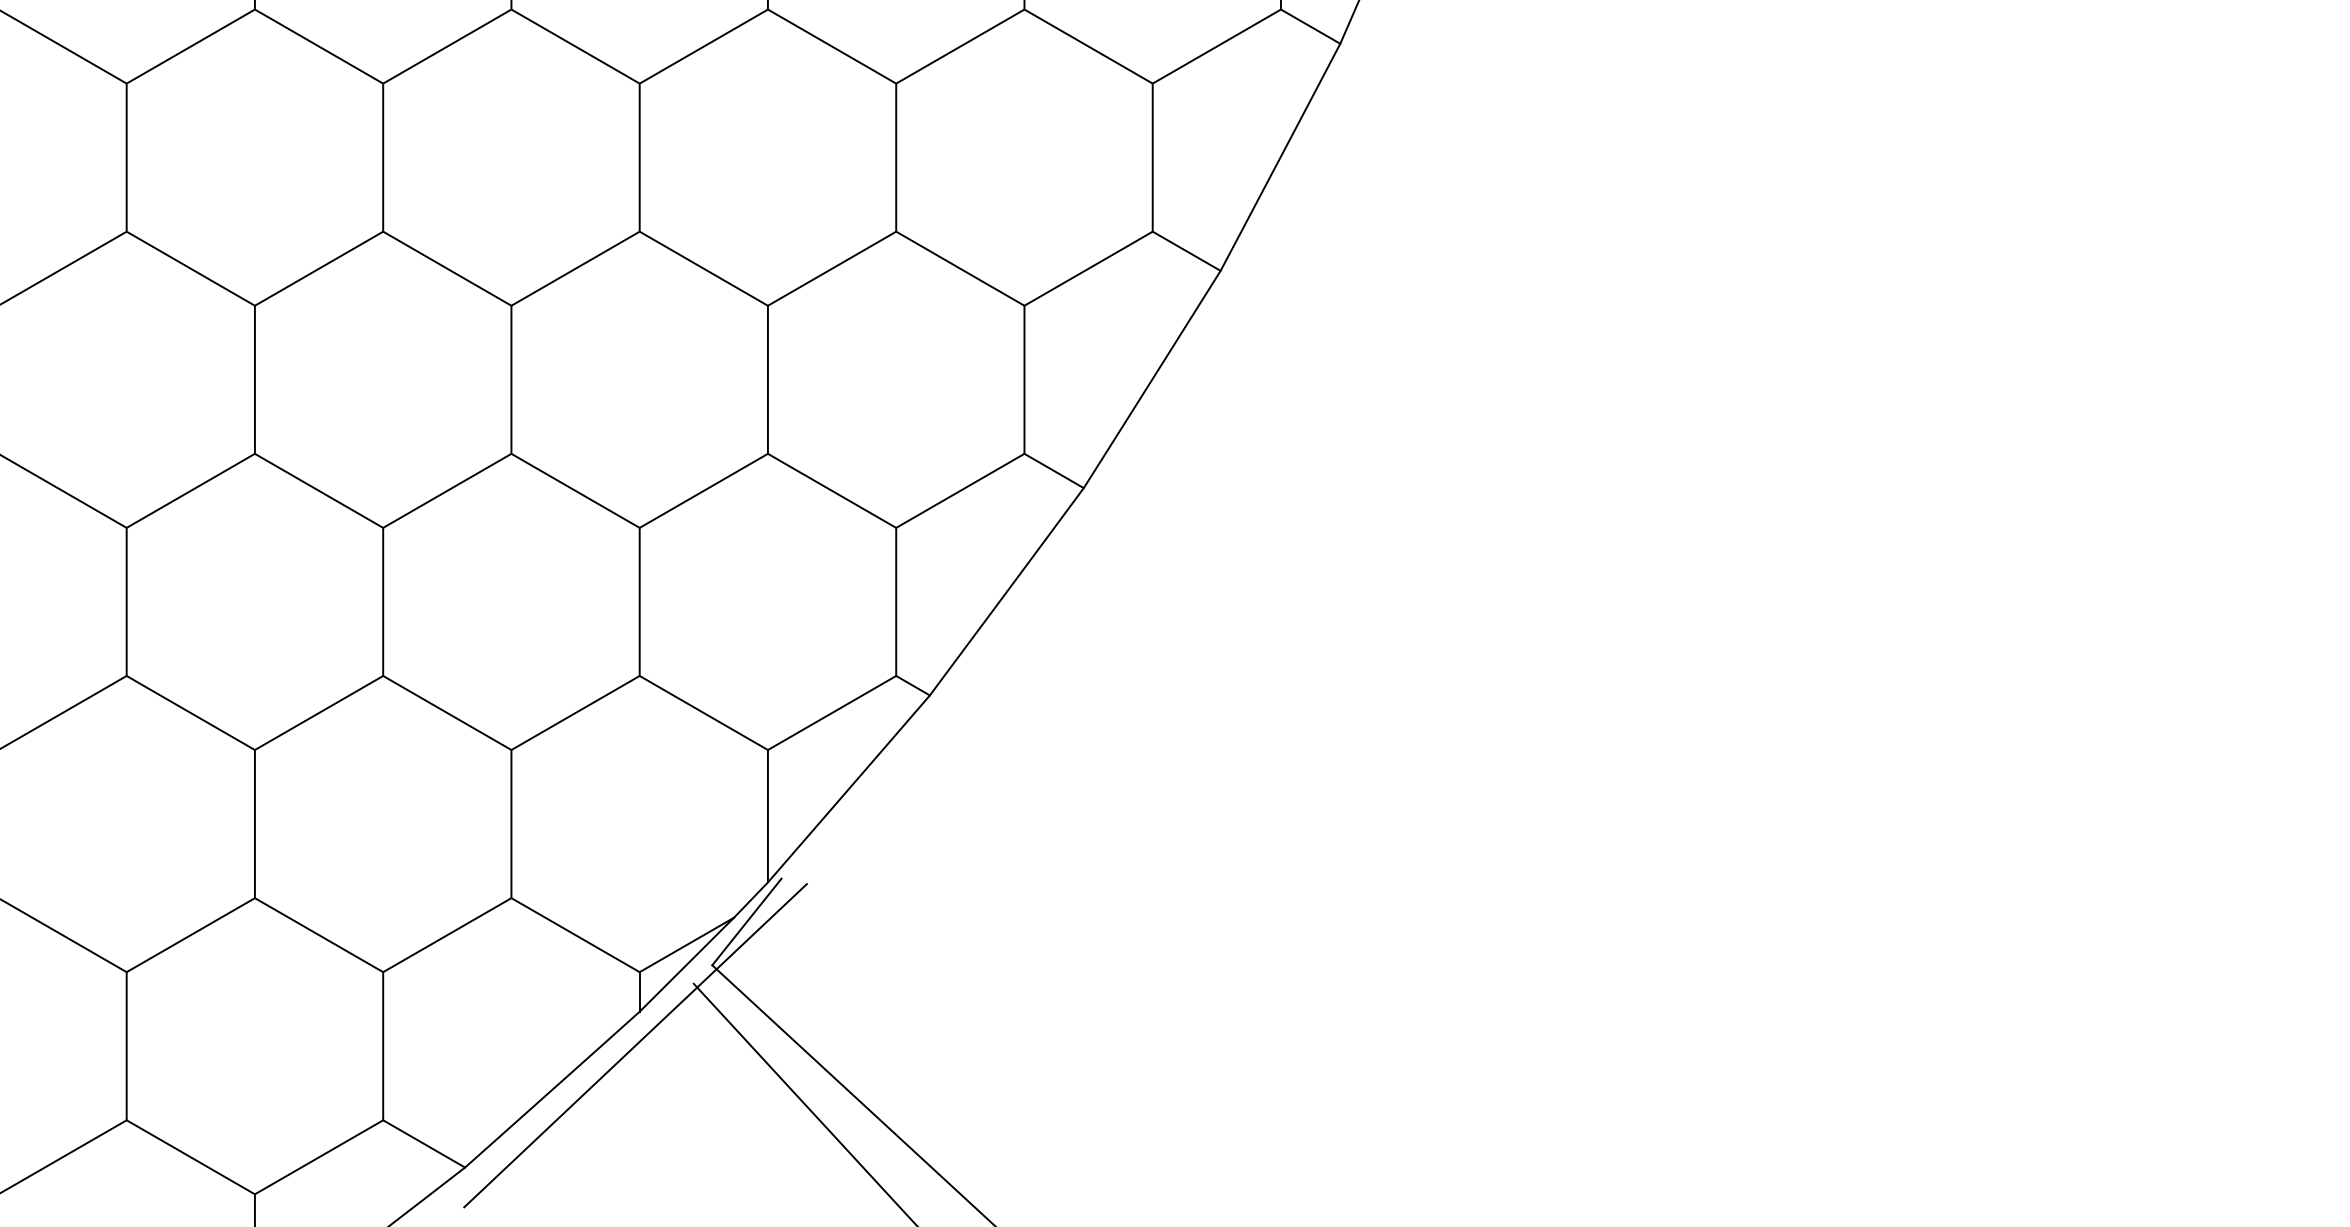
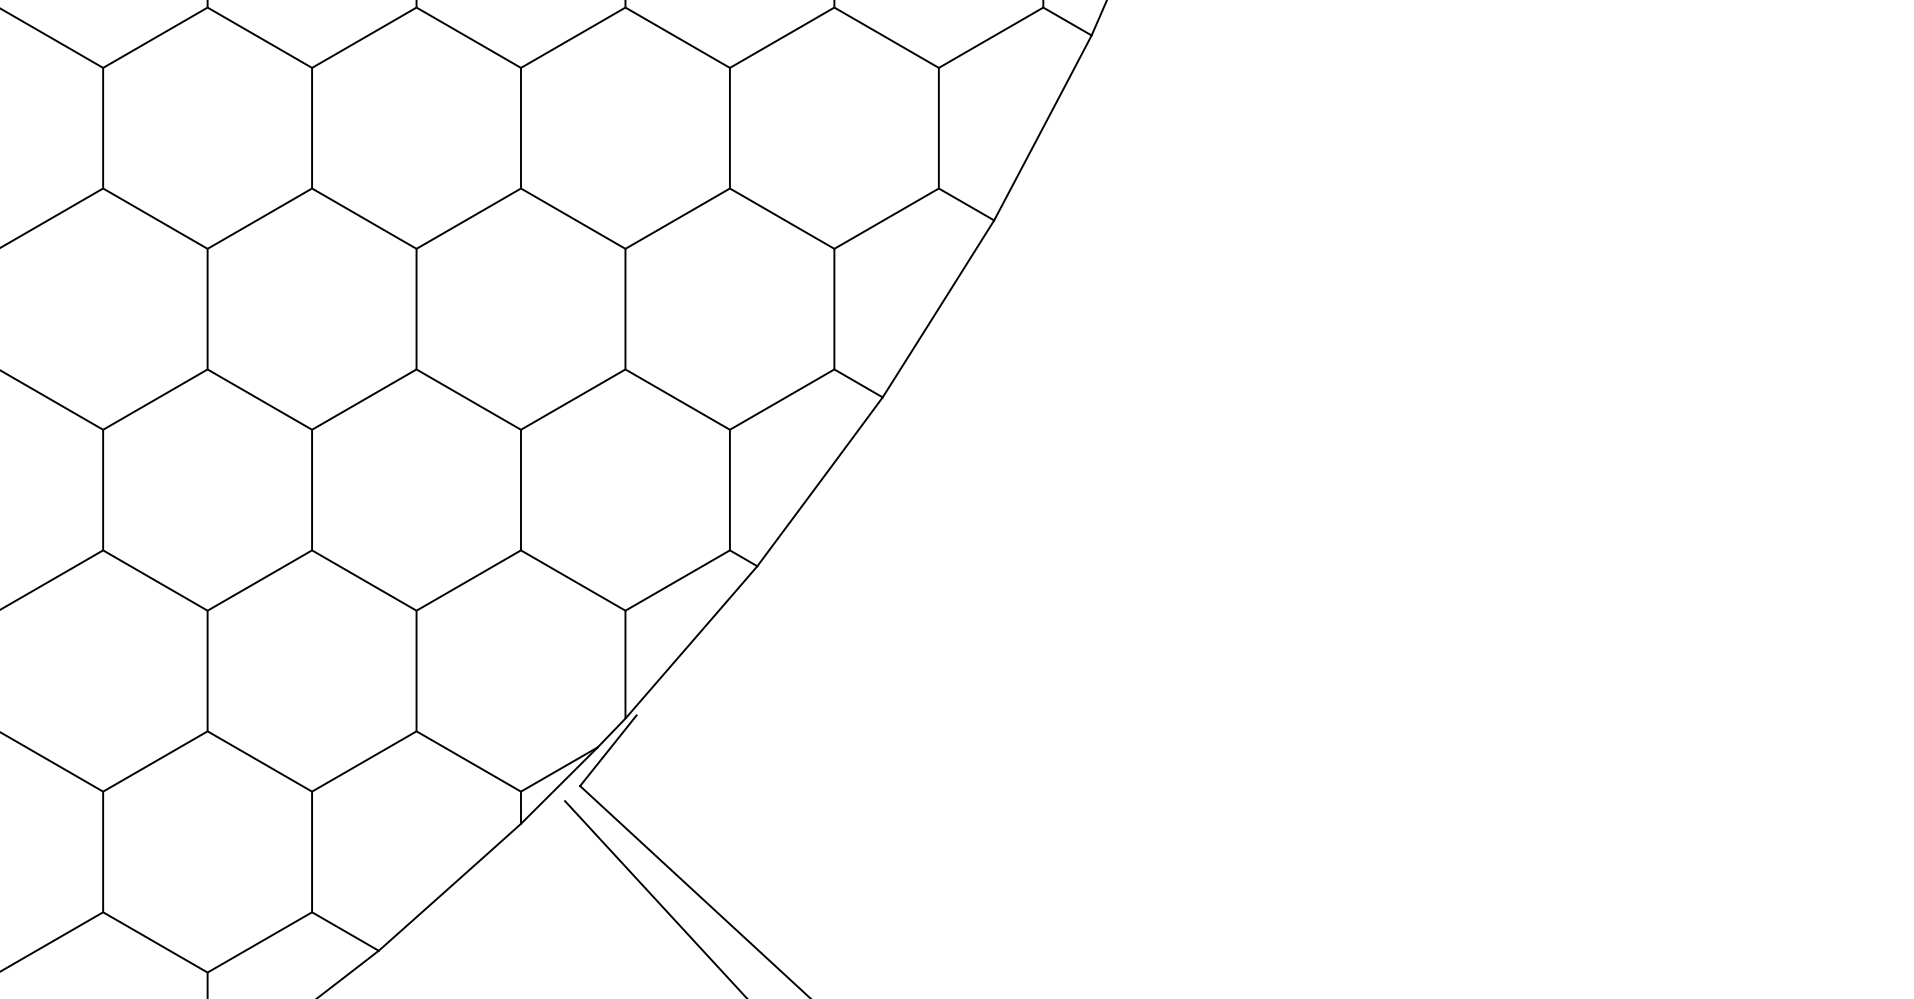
line: (635, 1045) -> (517, 851), removed

